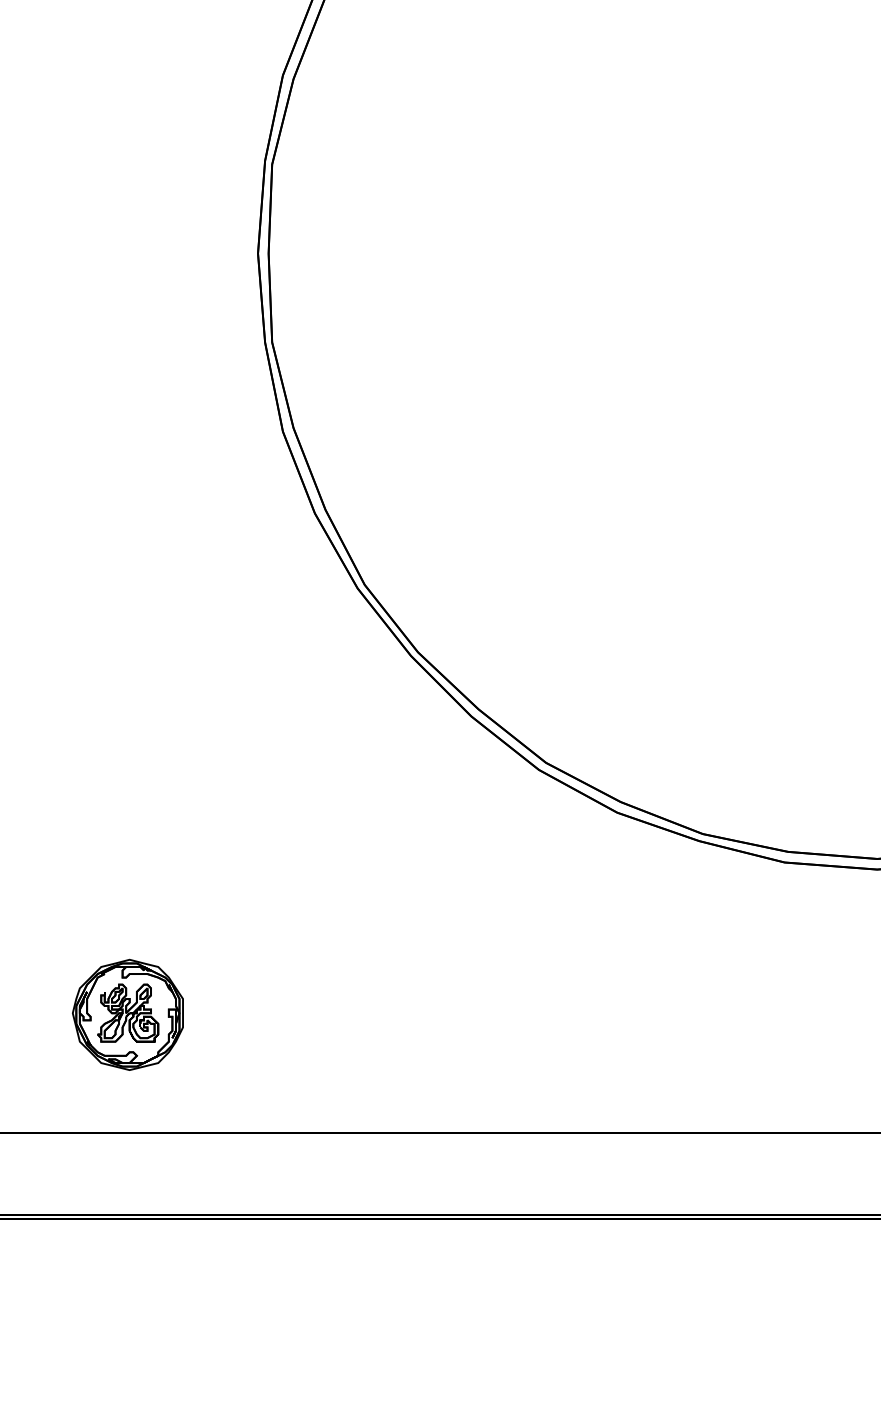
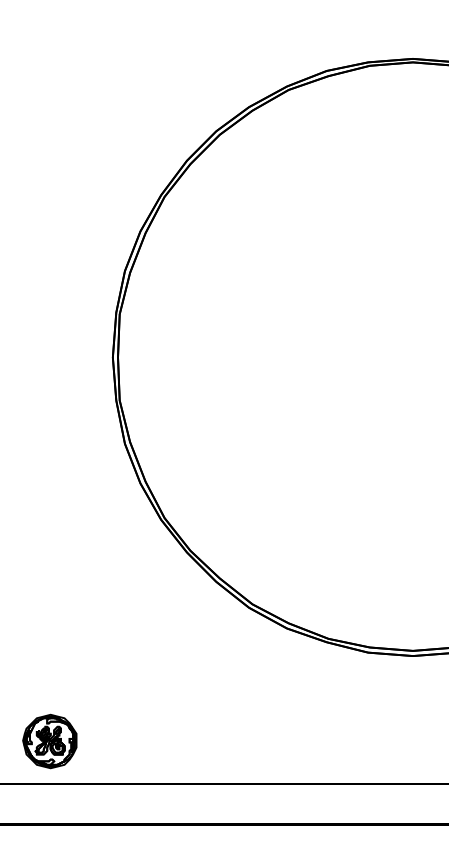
part: (127, 1014) -> (49, 741), moved

